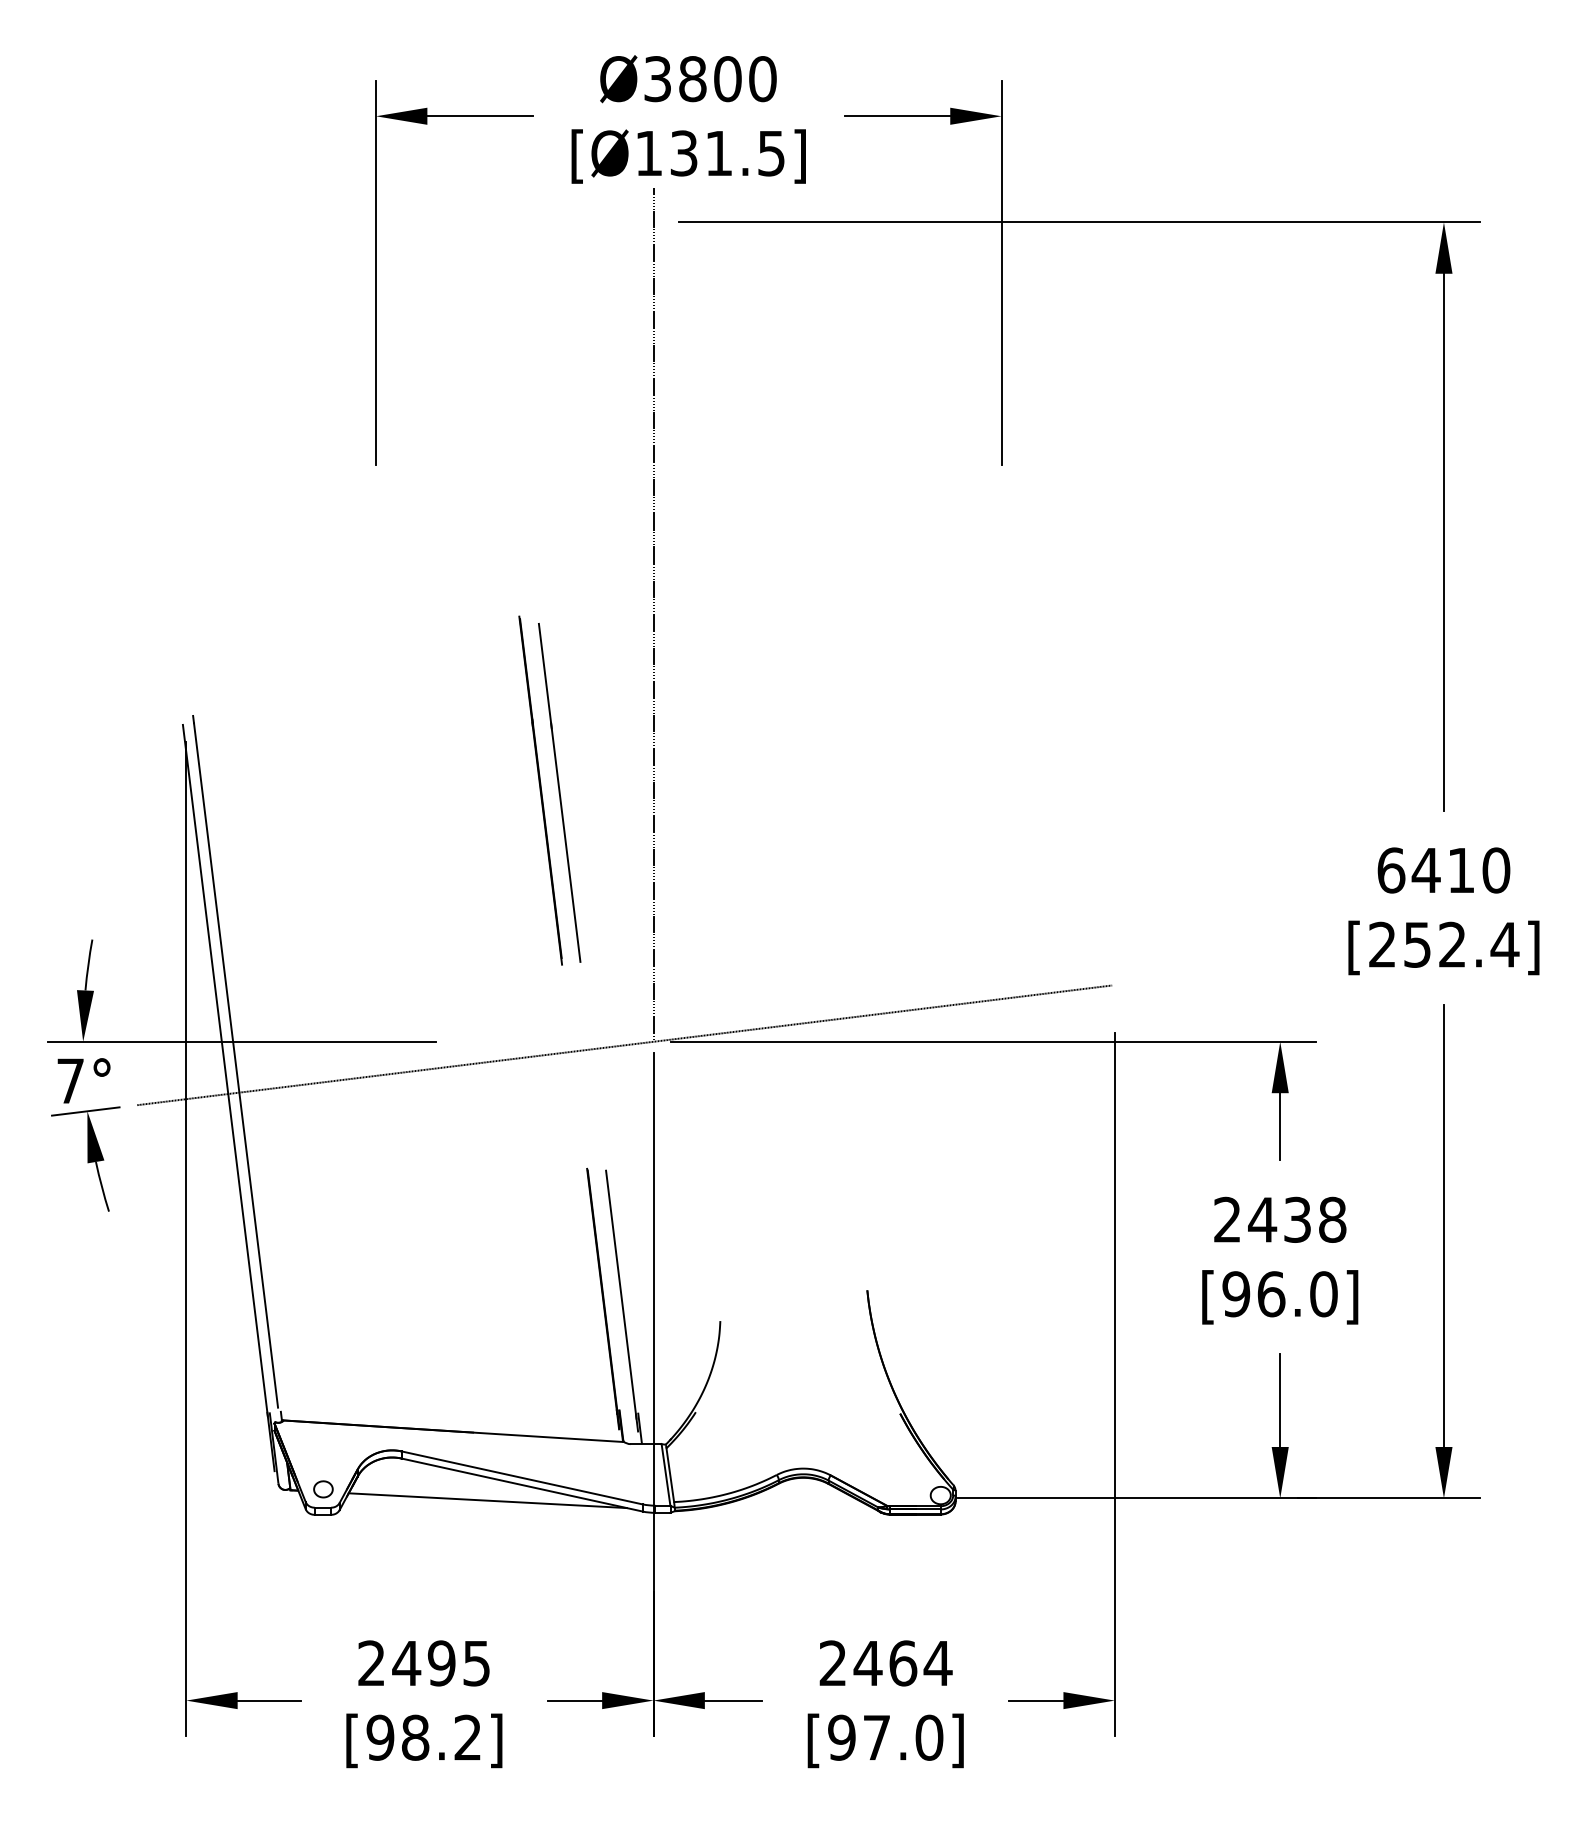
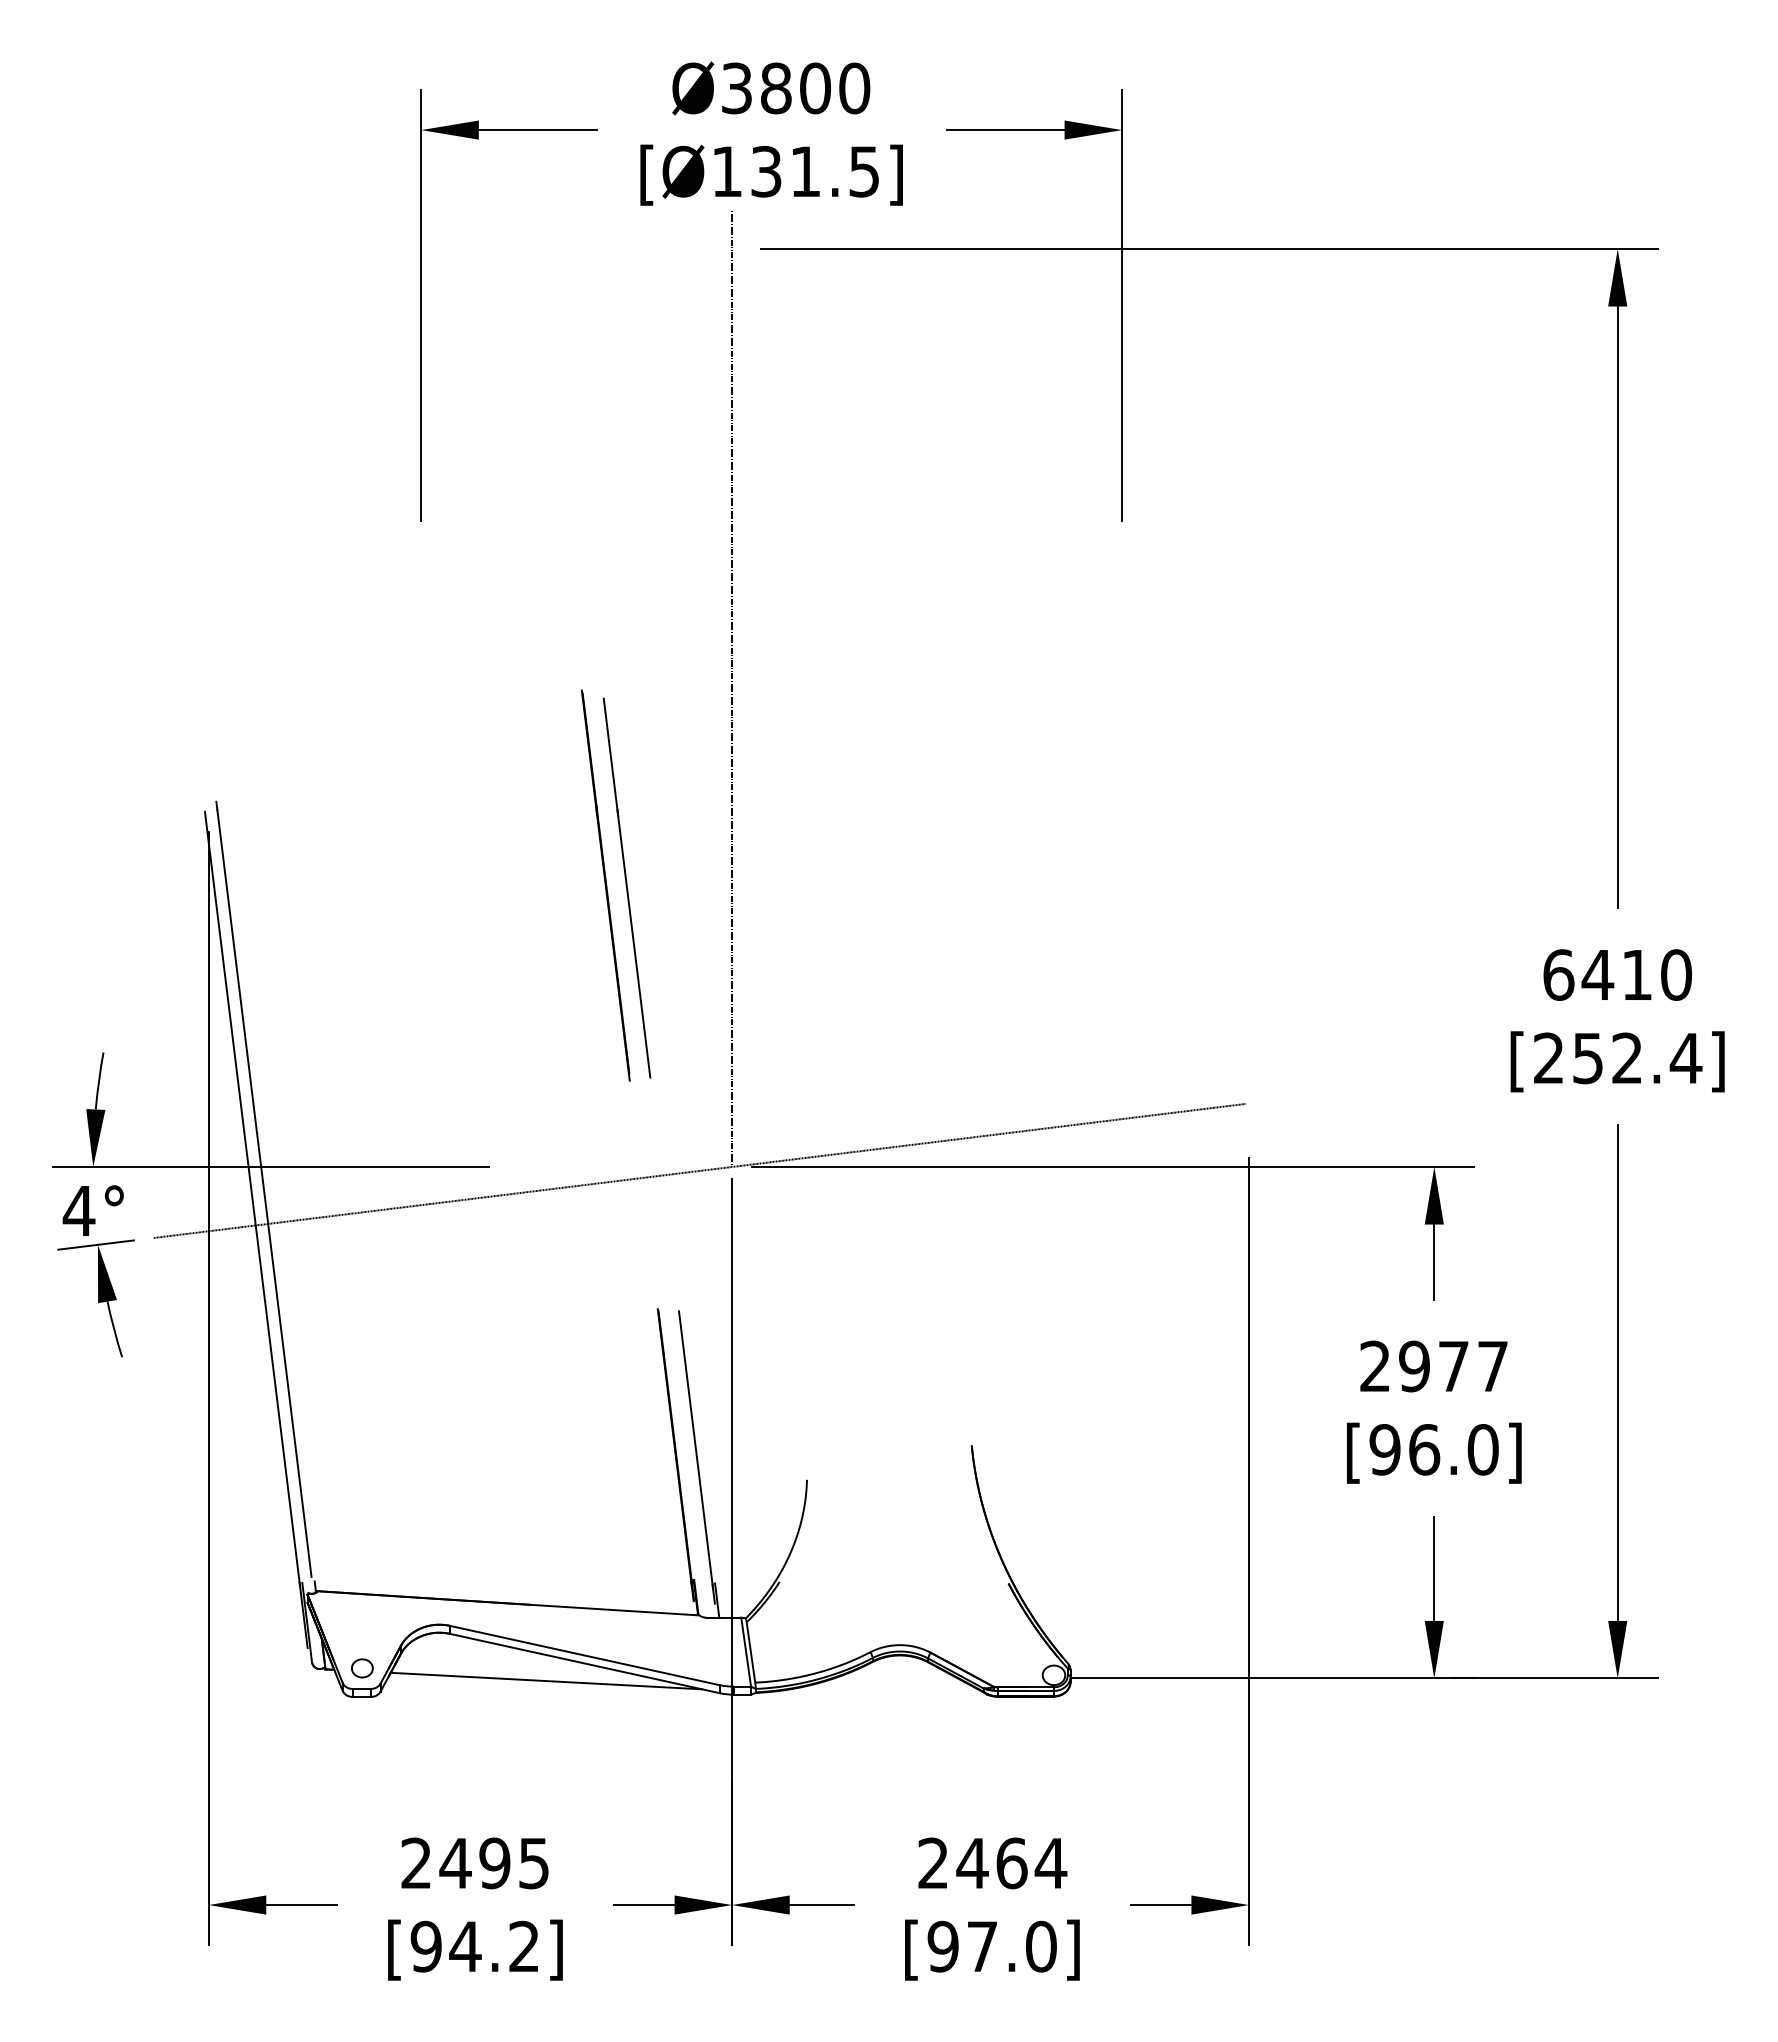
text: (70, 1080) -> (78, 1210), 7° -> 4°
text: (1297, 1219) -> (1453, 1366), 2438 -> 2977
text: (415, 1737) -> (465, 1946), [98.2] -> [94.2]

